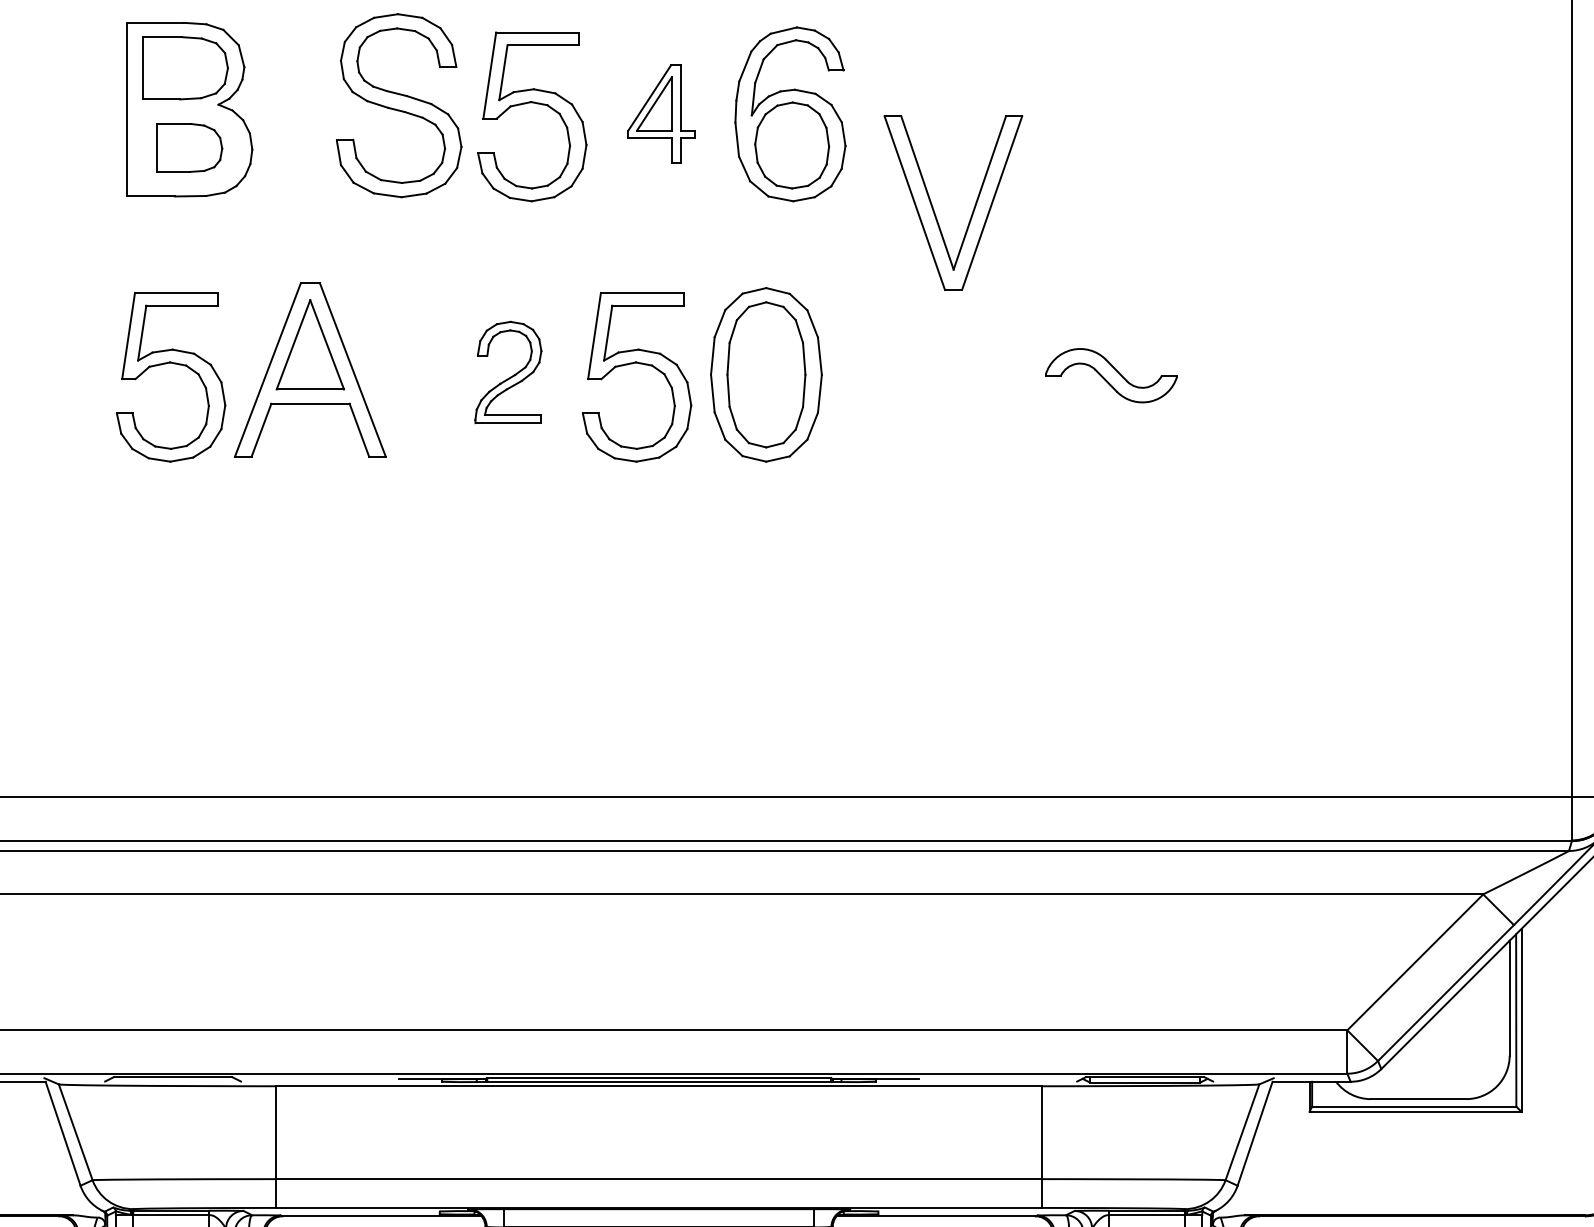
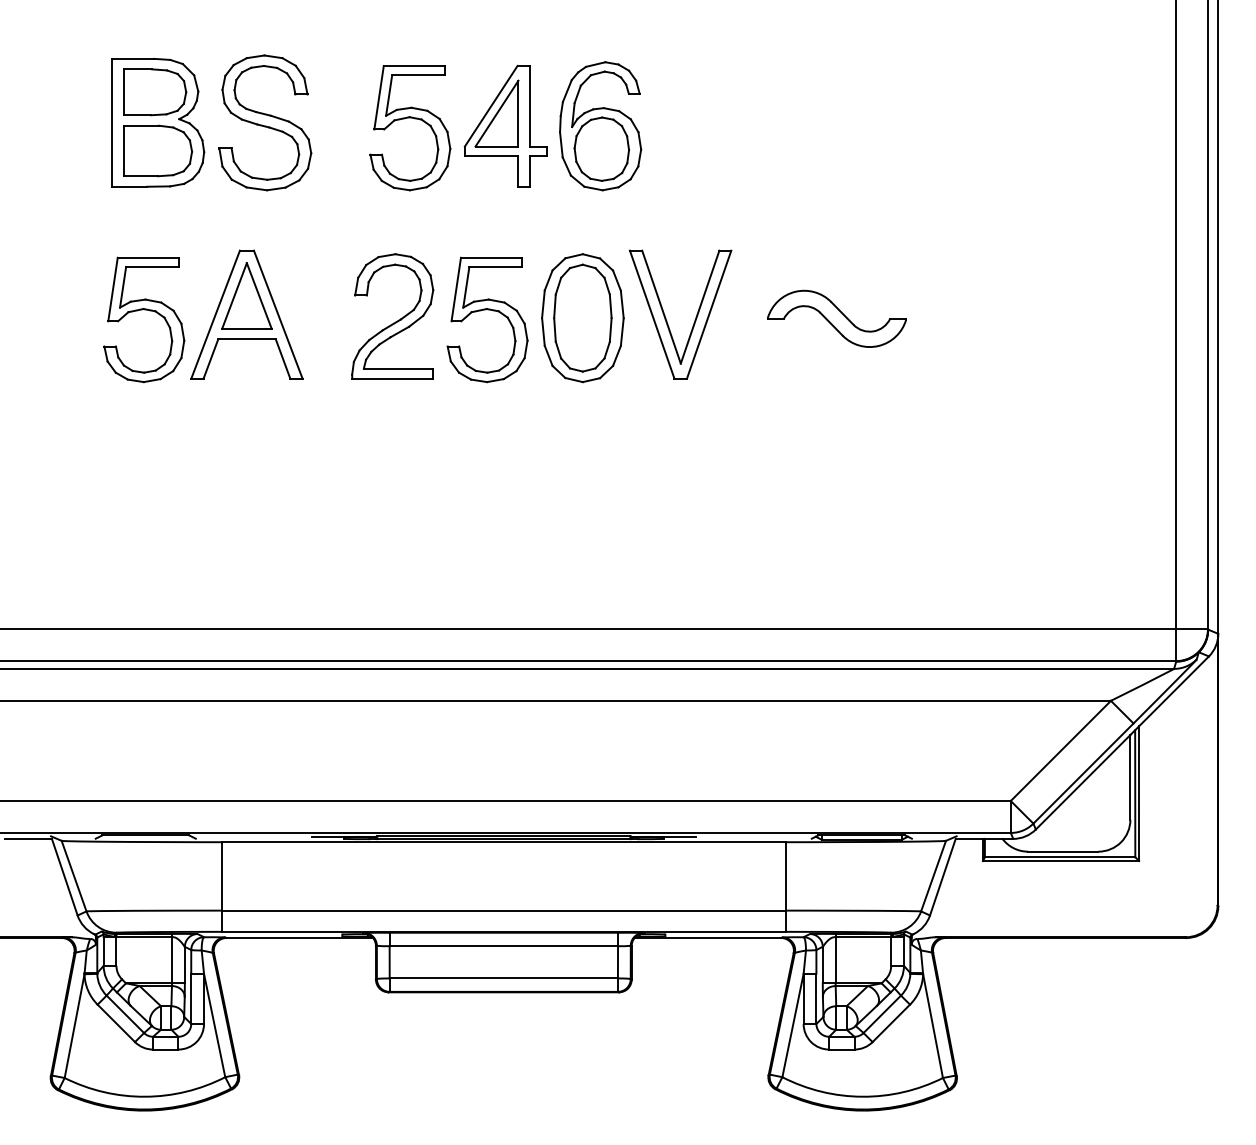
part: (399, 105) -> (265, 122), moved
part: (661, 113) -> (505, 125), size x1.67
part: (190, 147) -> (158, 150), size x1.43
part: (934, 208) -> (666, 318), moved
part: (507, 372) -> (392, 316), size x1.67
part: (1110, 375) -> (836, 318), size x1.43

